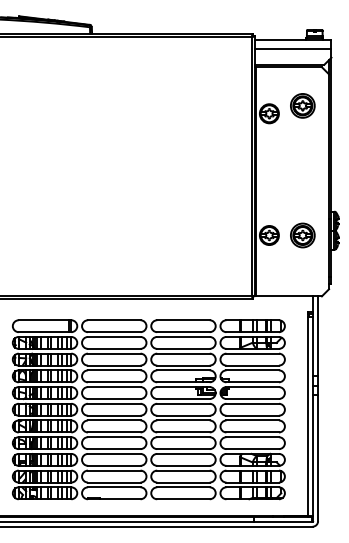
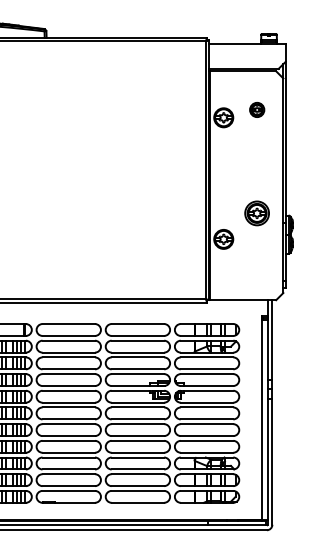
line: (293, 49) -> (247, 53), removed
part: (302, 105) -> (256, 109), size x0.6
part: (302, 235) -> (256, 213), moved

